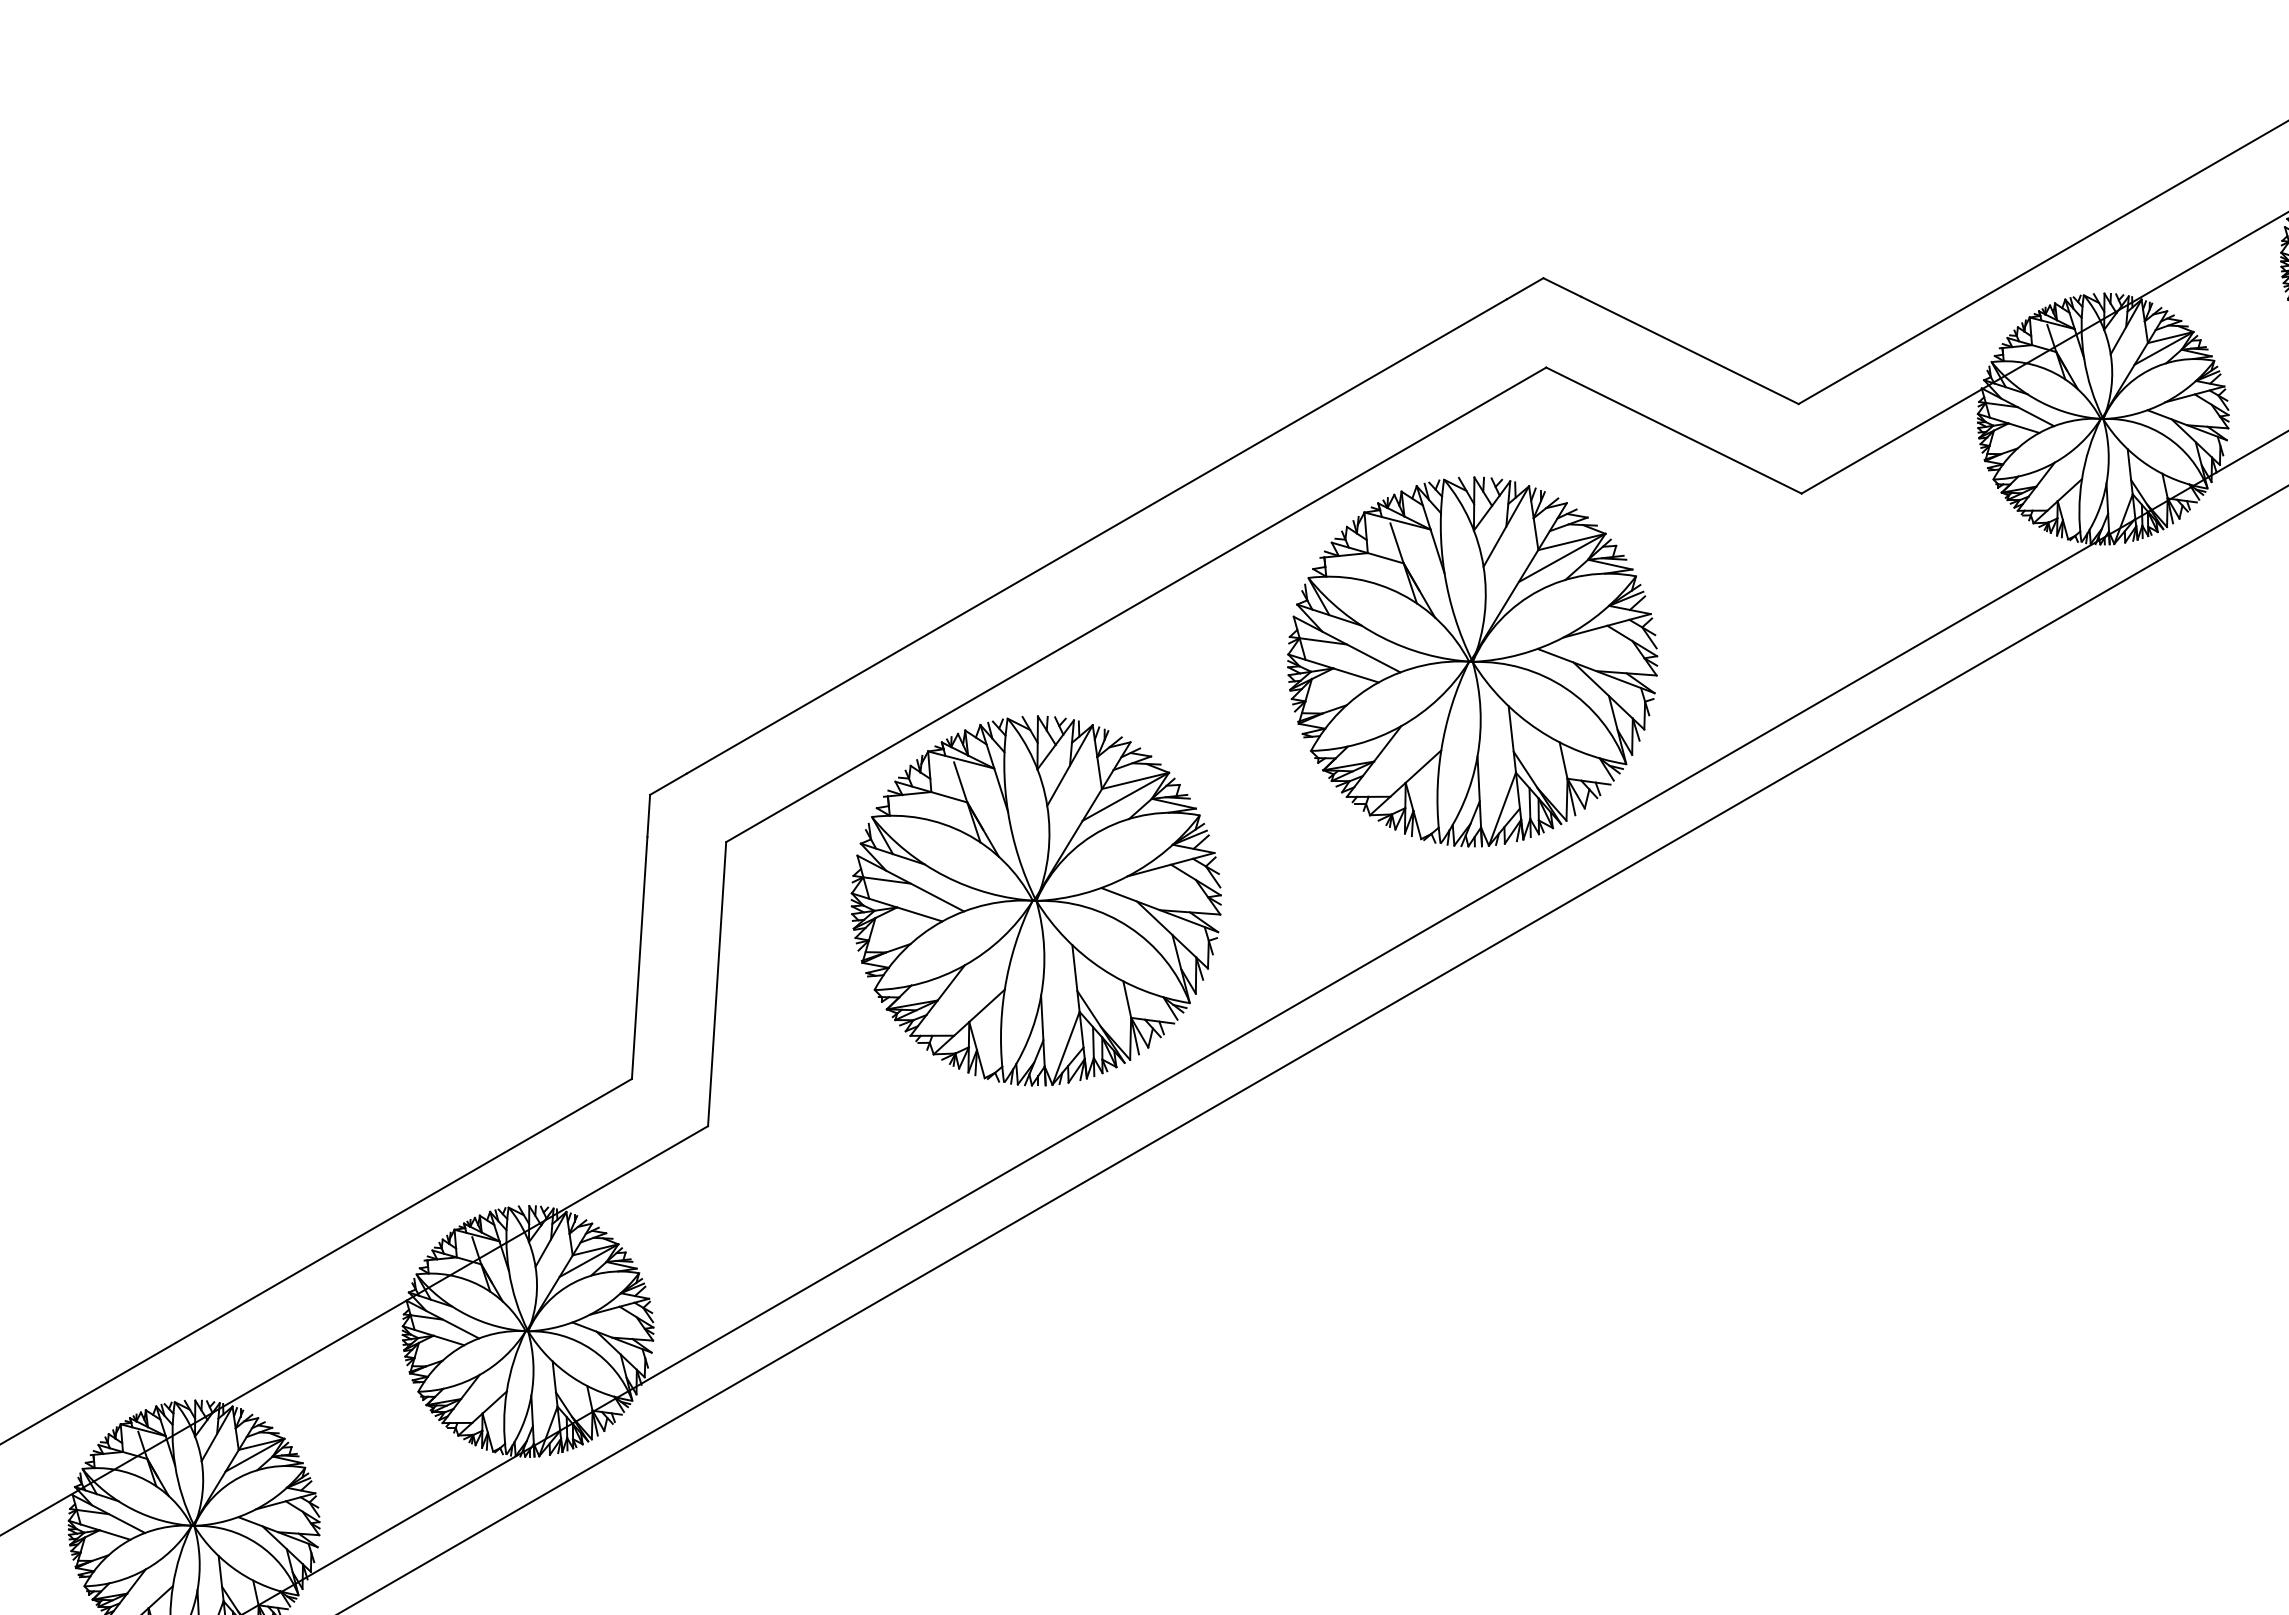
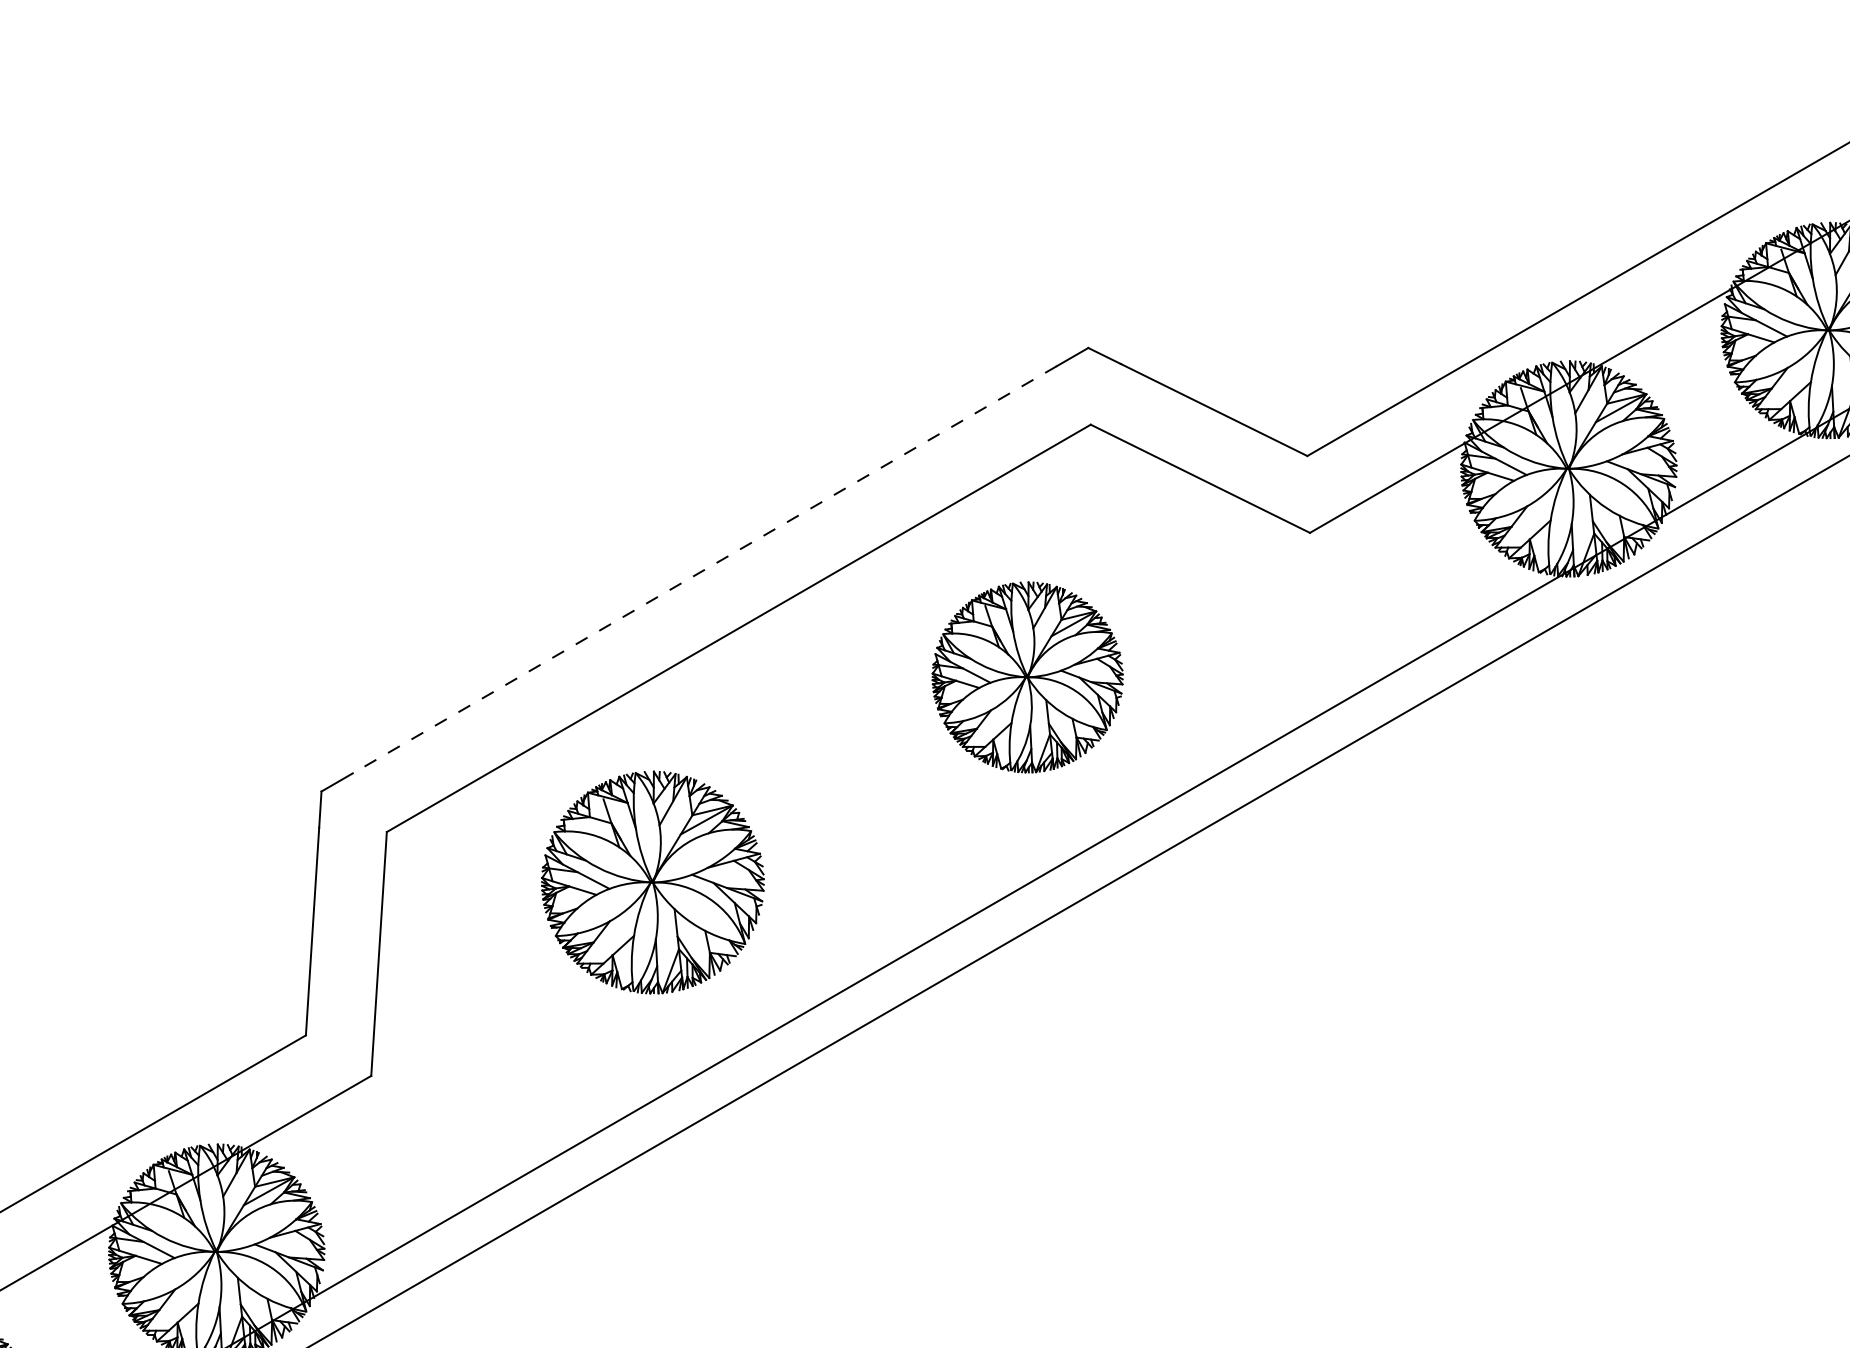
line: (1096, 536) -> (704, 569), solid -> dashed
part: (1472, 661) -> (1027, 677), size x0.6
part: (1035, 900) -> (652, 882), size x0.7

